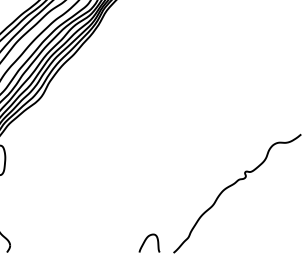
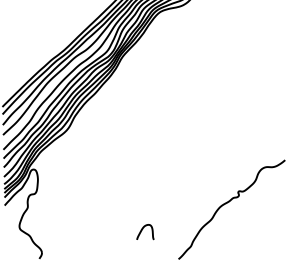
curve: (147, 240) -> (143, 229), moved

